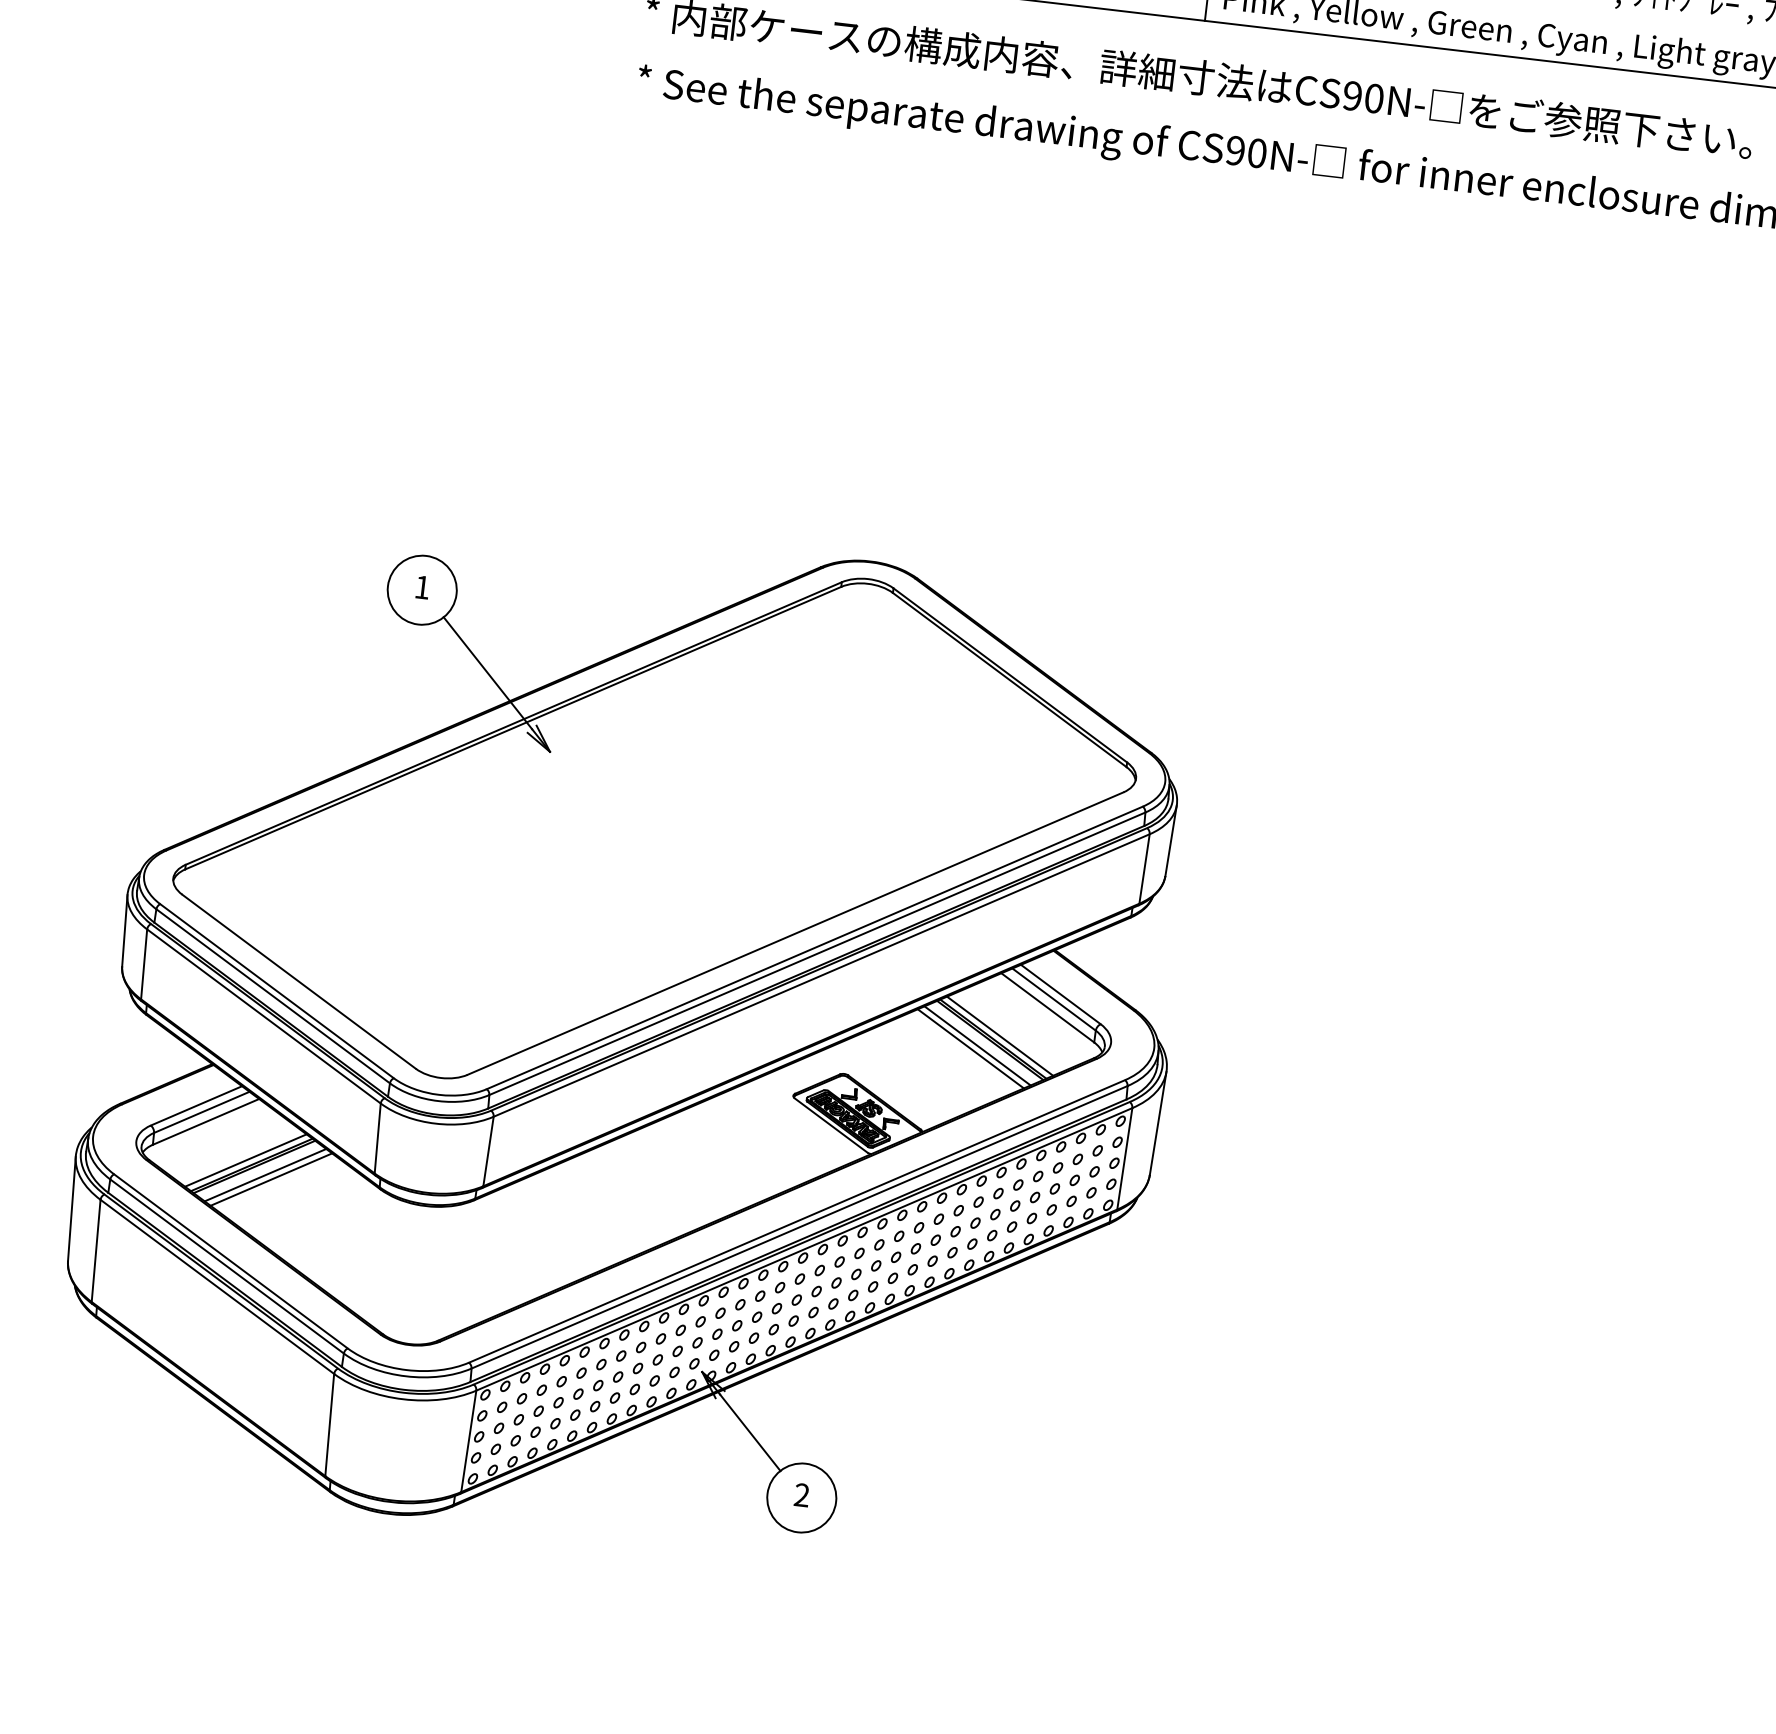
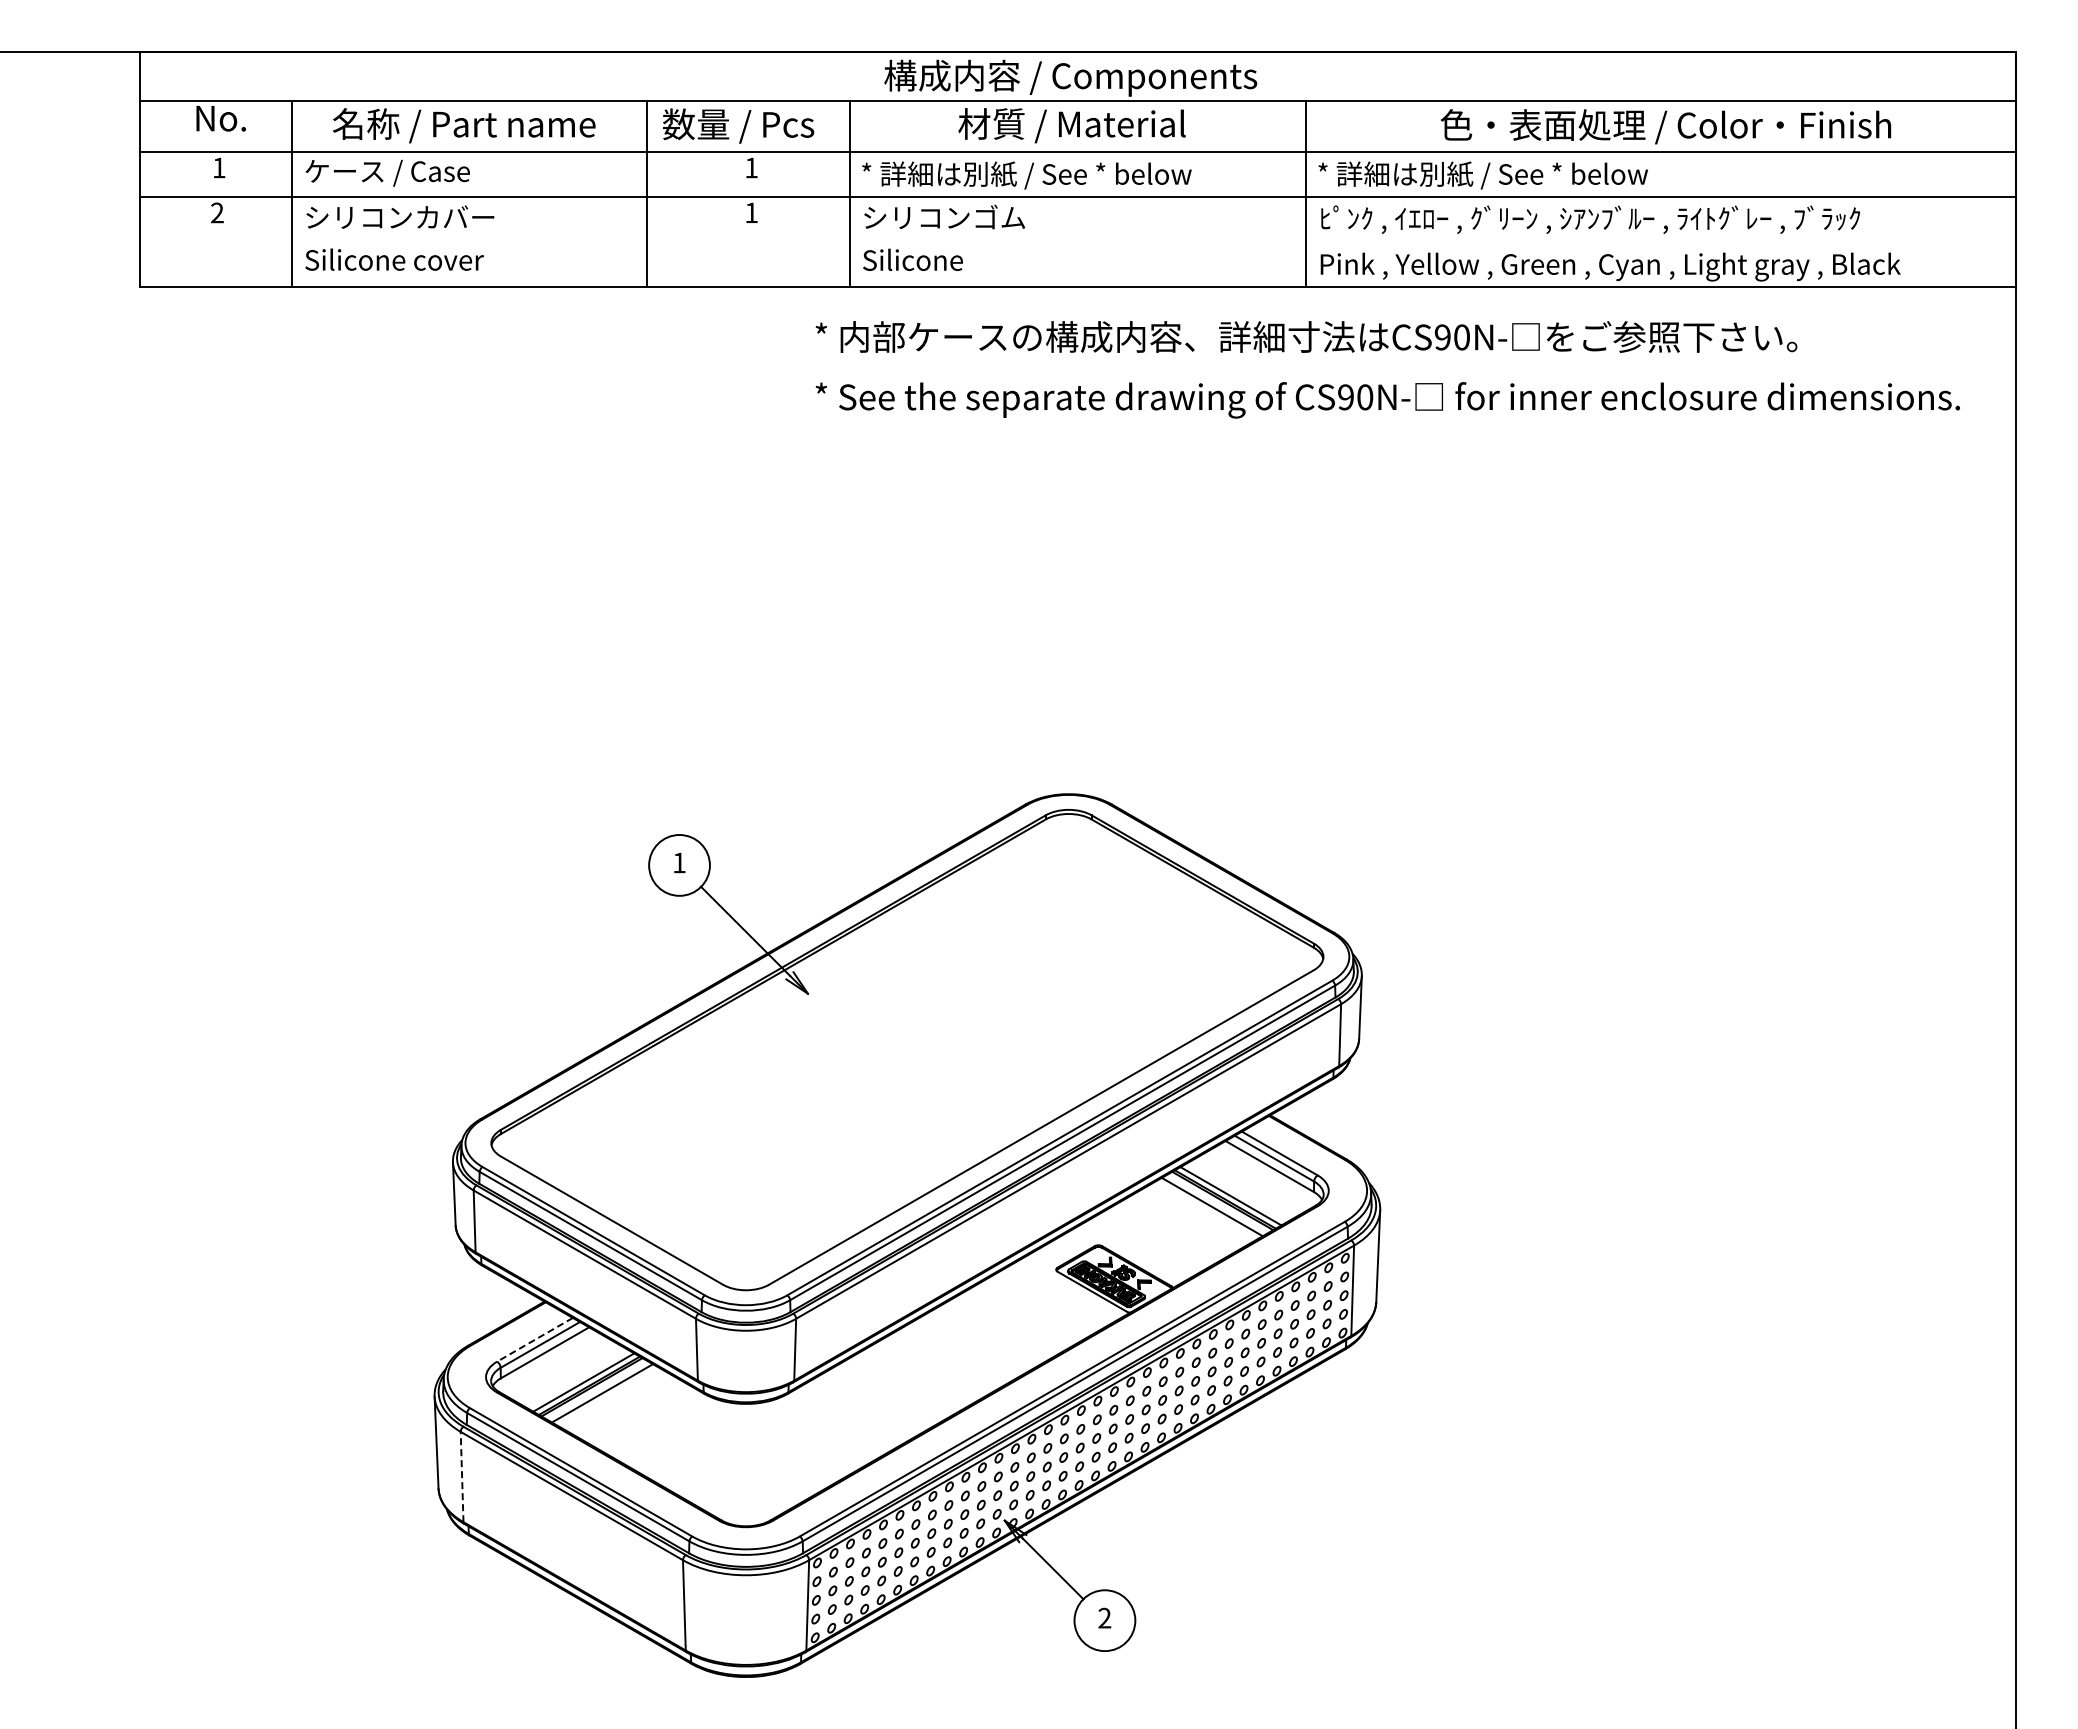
line: (970, 1049) -> (1206, 1210), removed
line: (197, 1105) -> (535, 1339), solid -> dashed
line: (270, 1179) -> (607, 1396), removed
line: (96, 1250) -> (462, 1476), solid -> dashed

